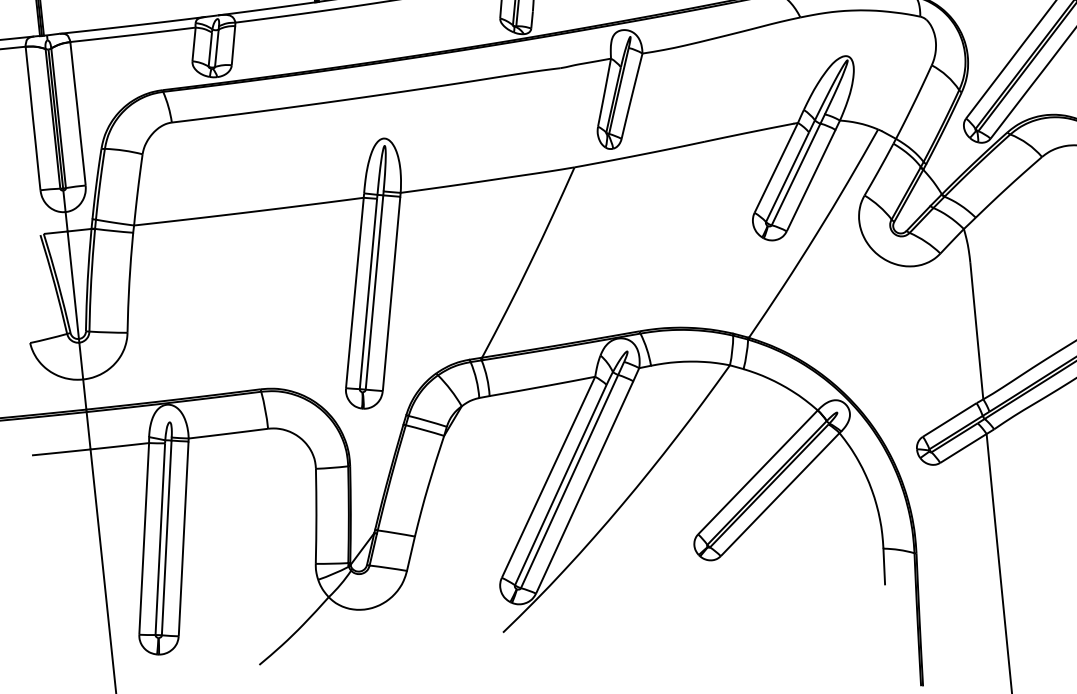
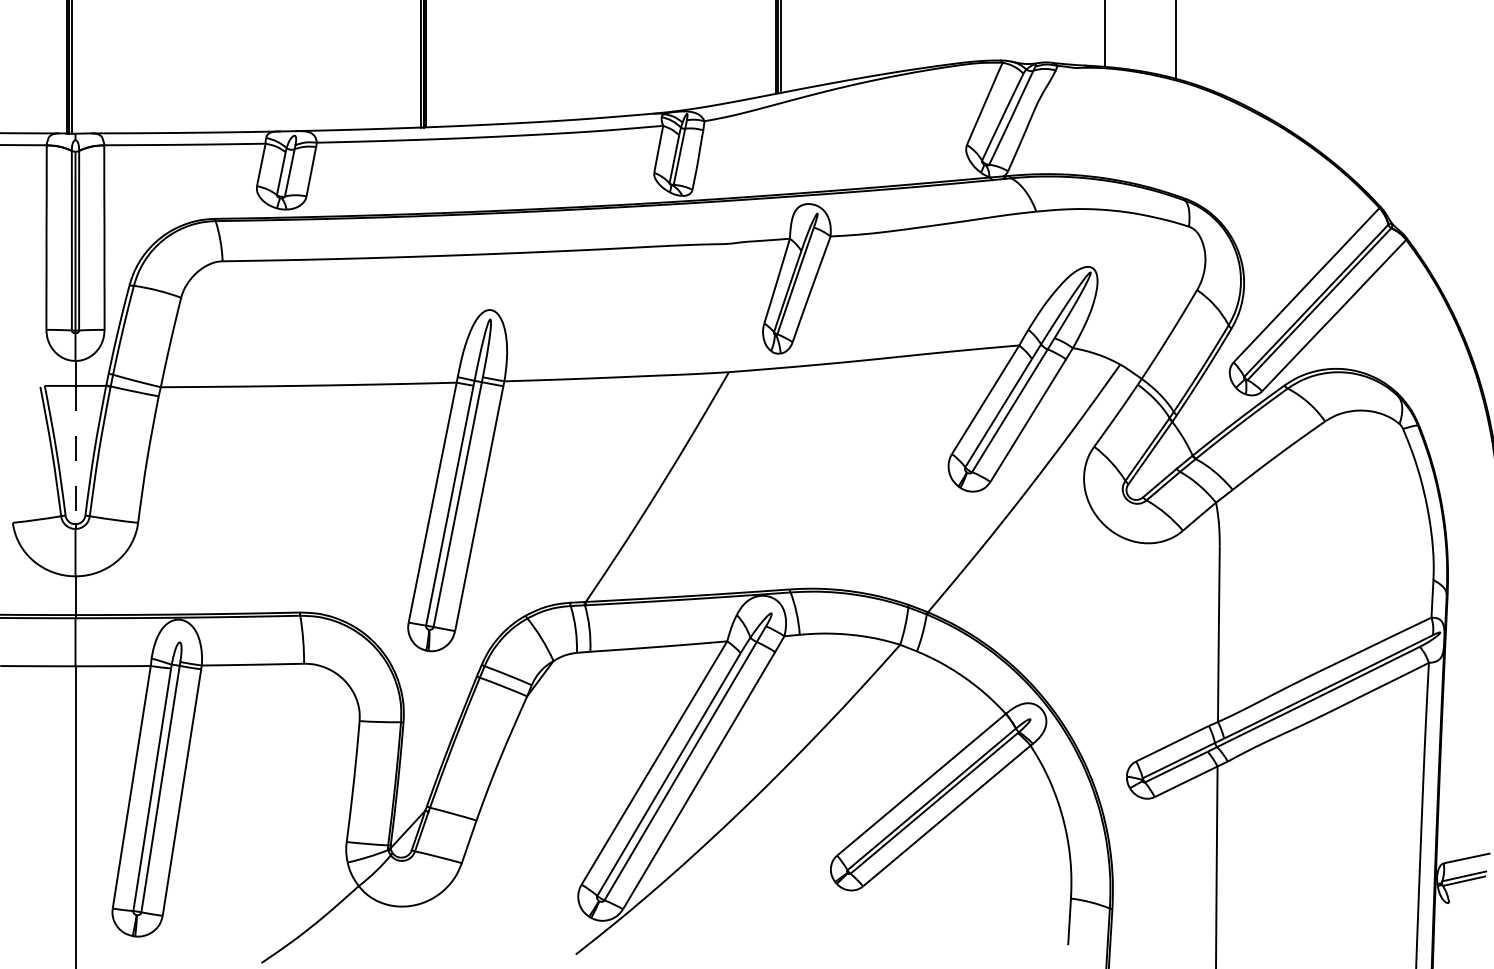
line: (73, 285) -> (75, 455), solid -> dashed

